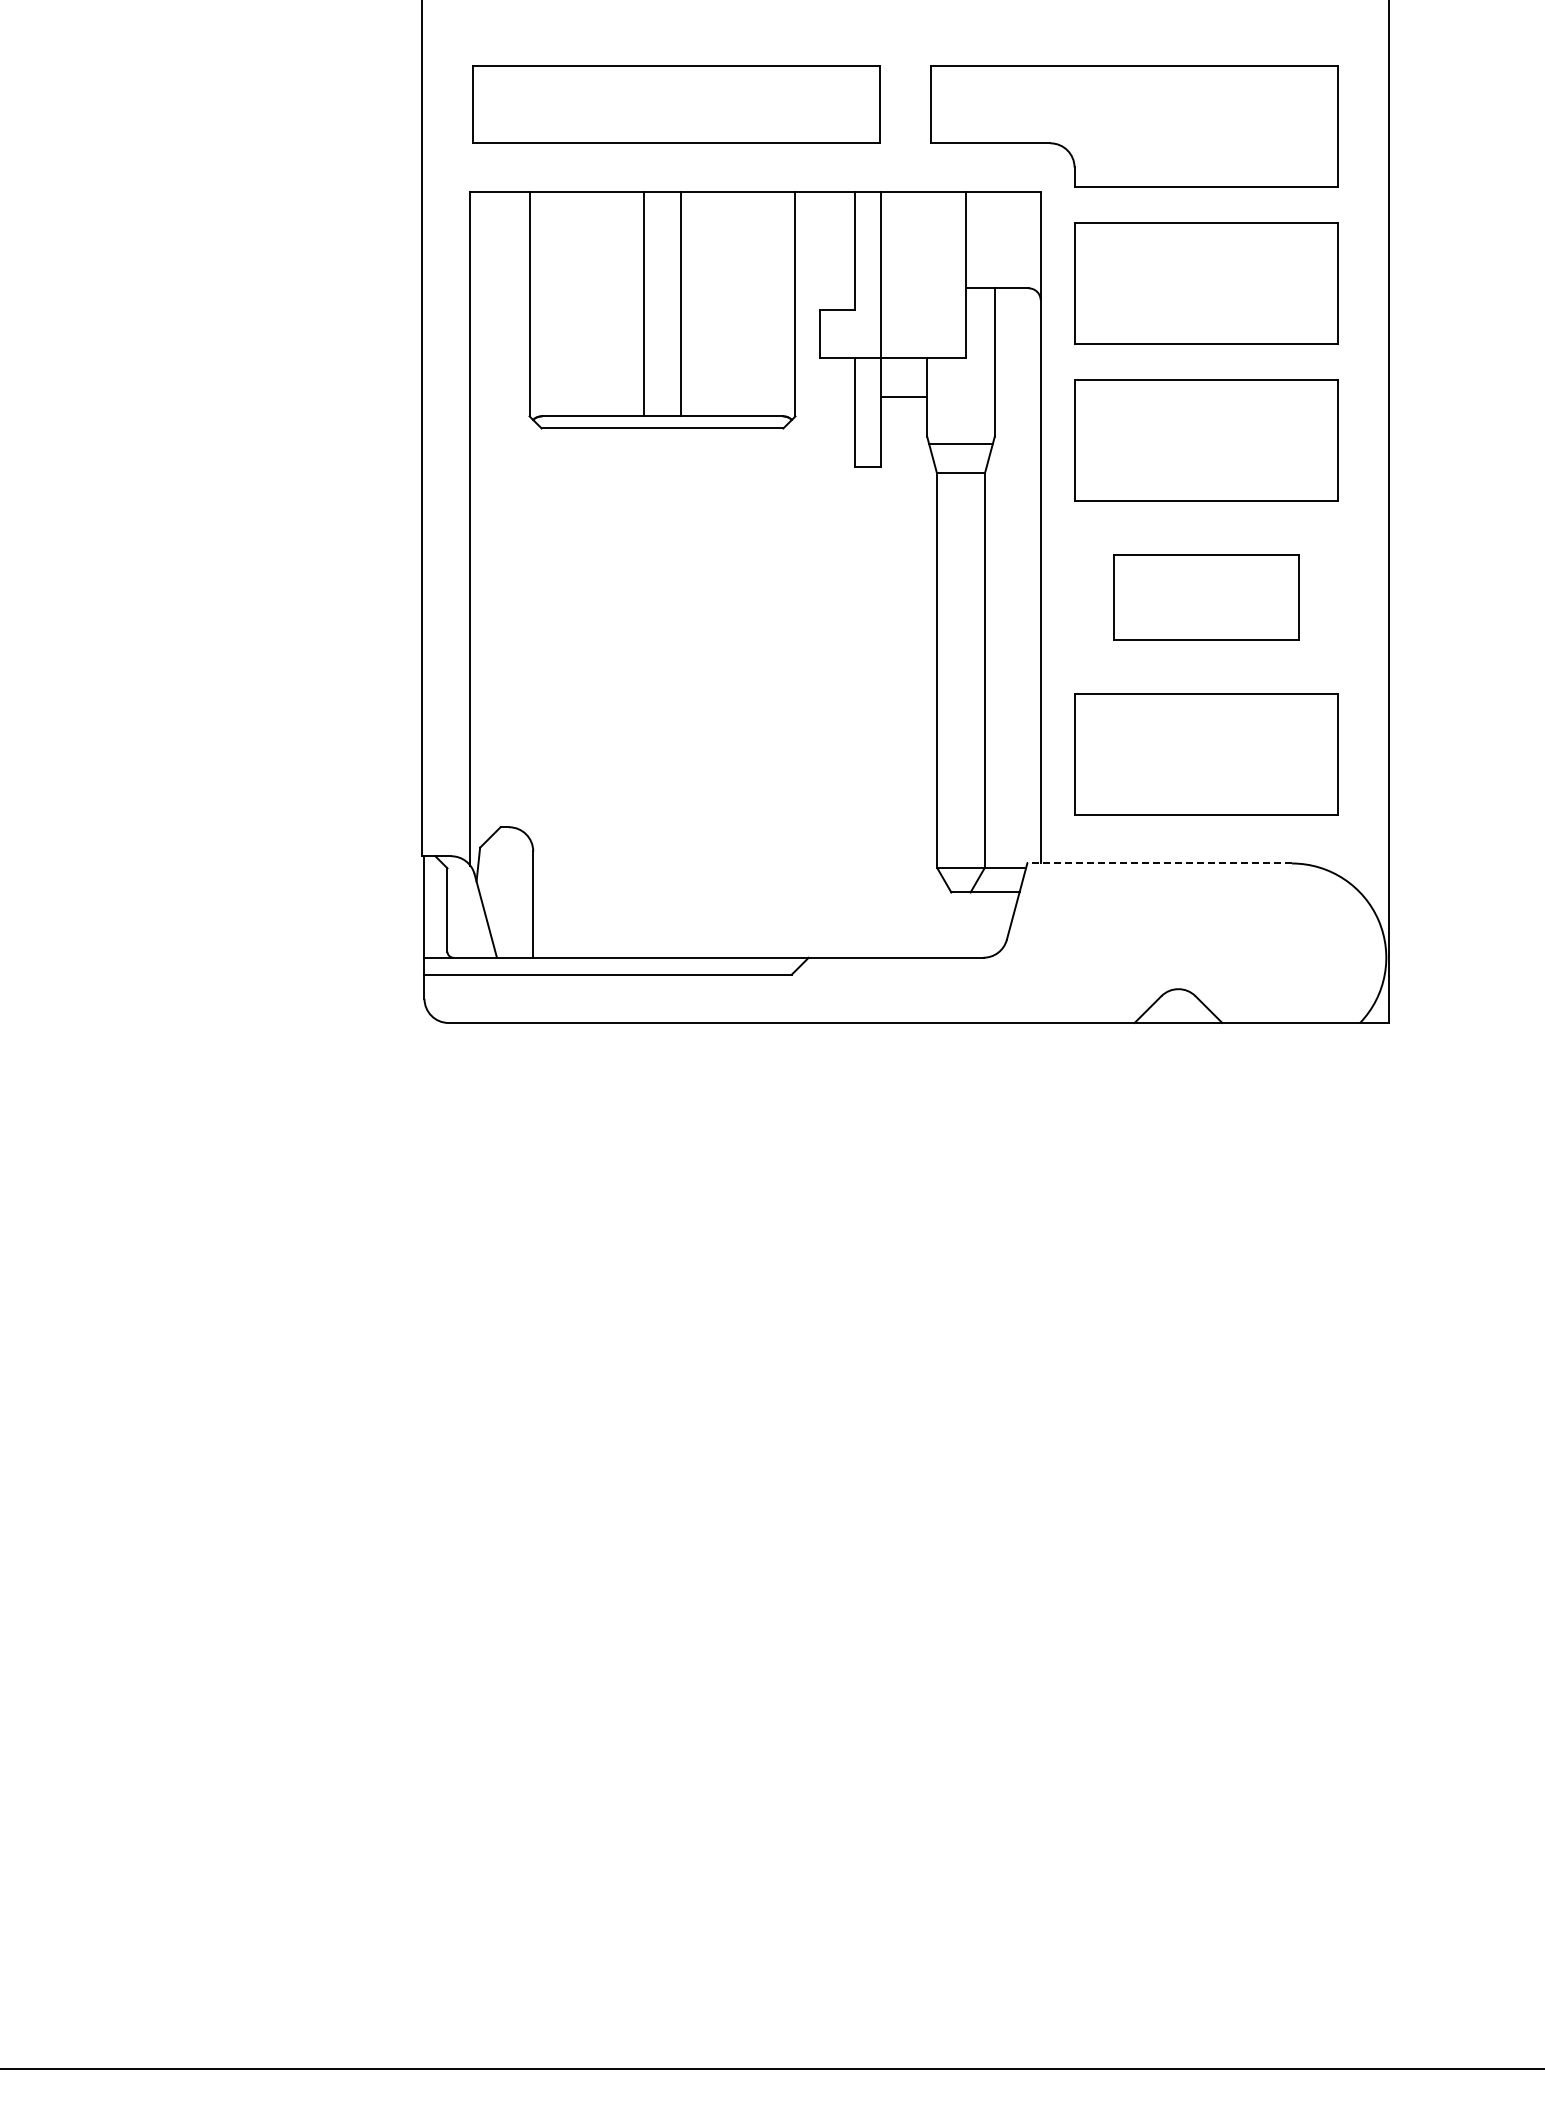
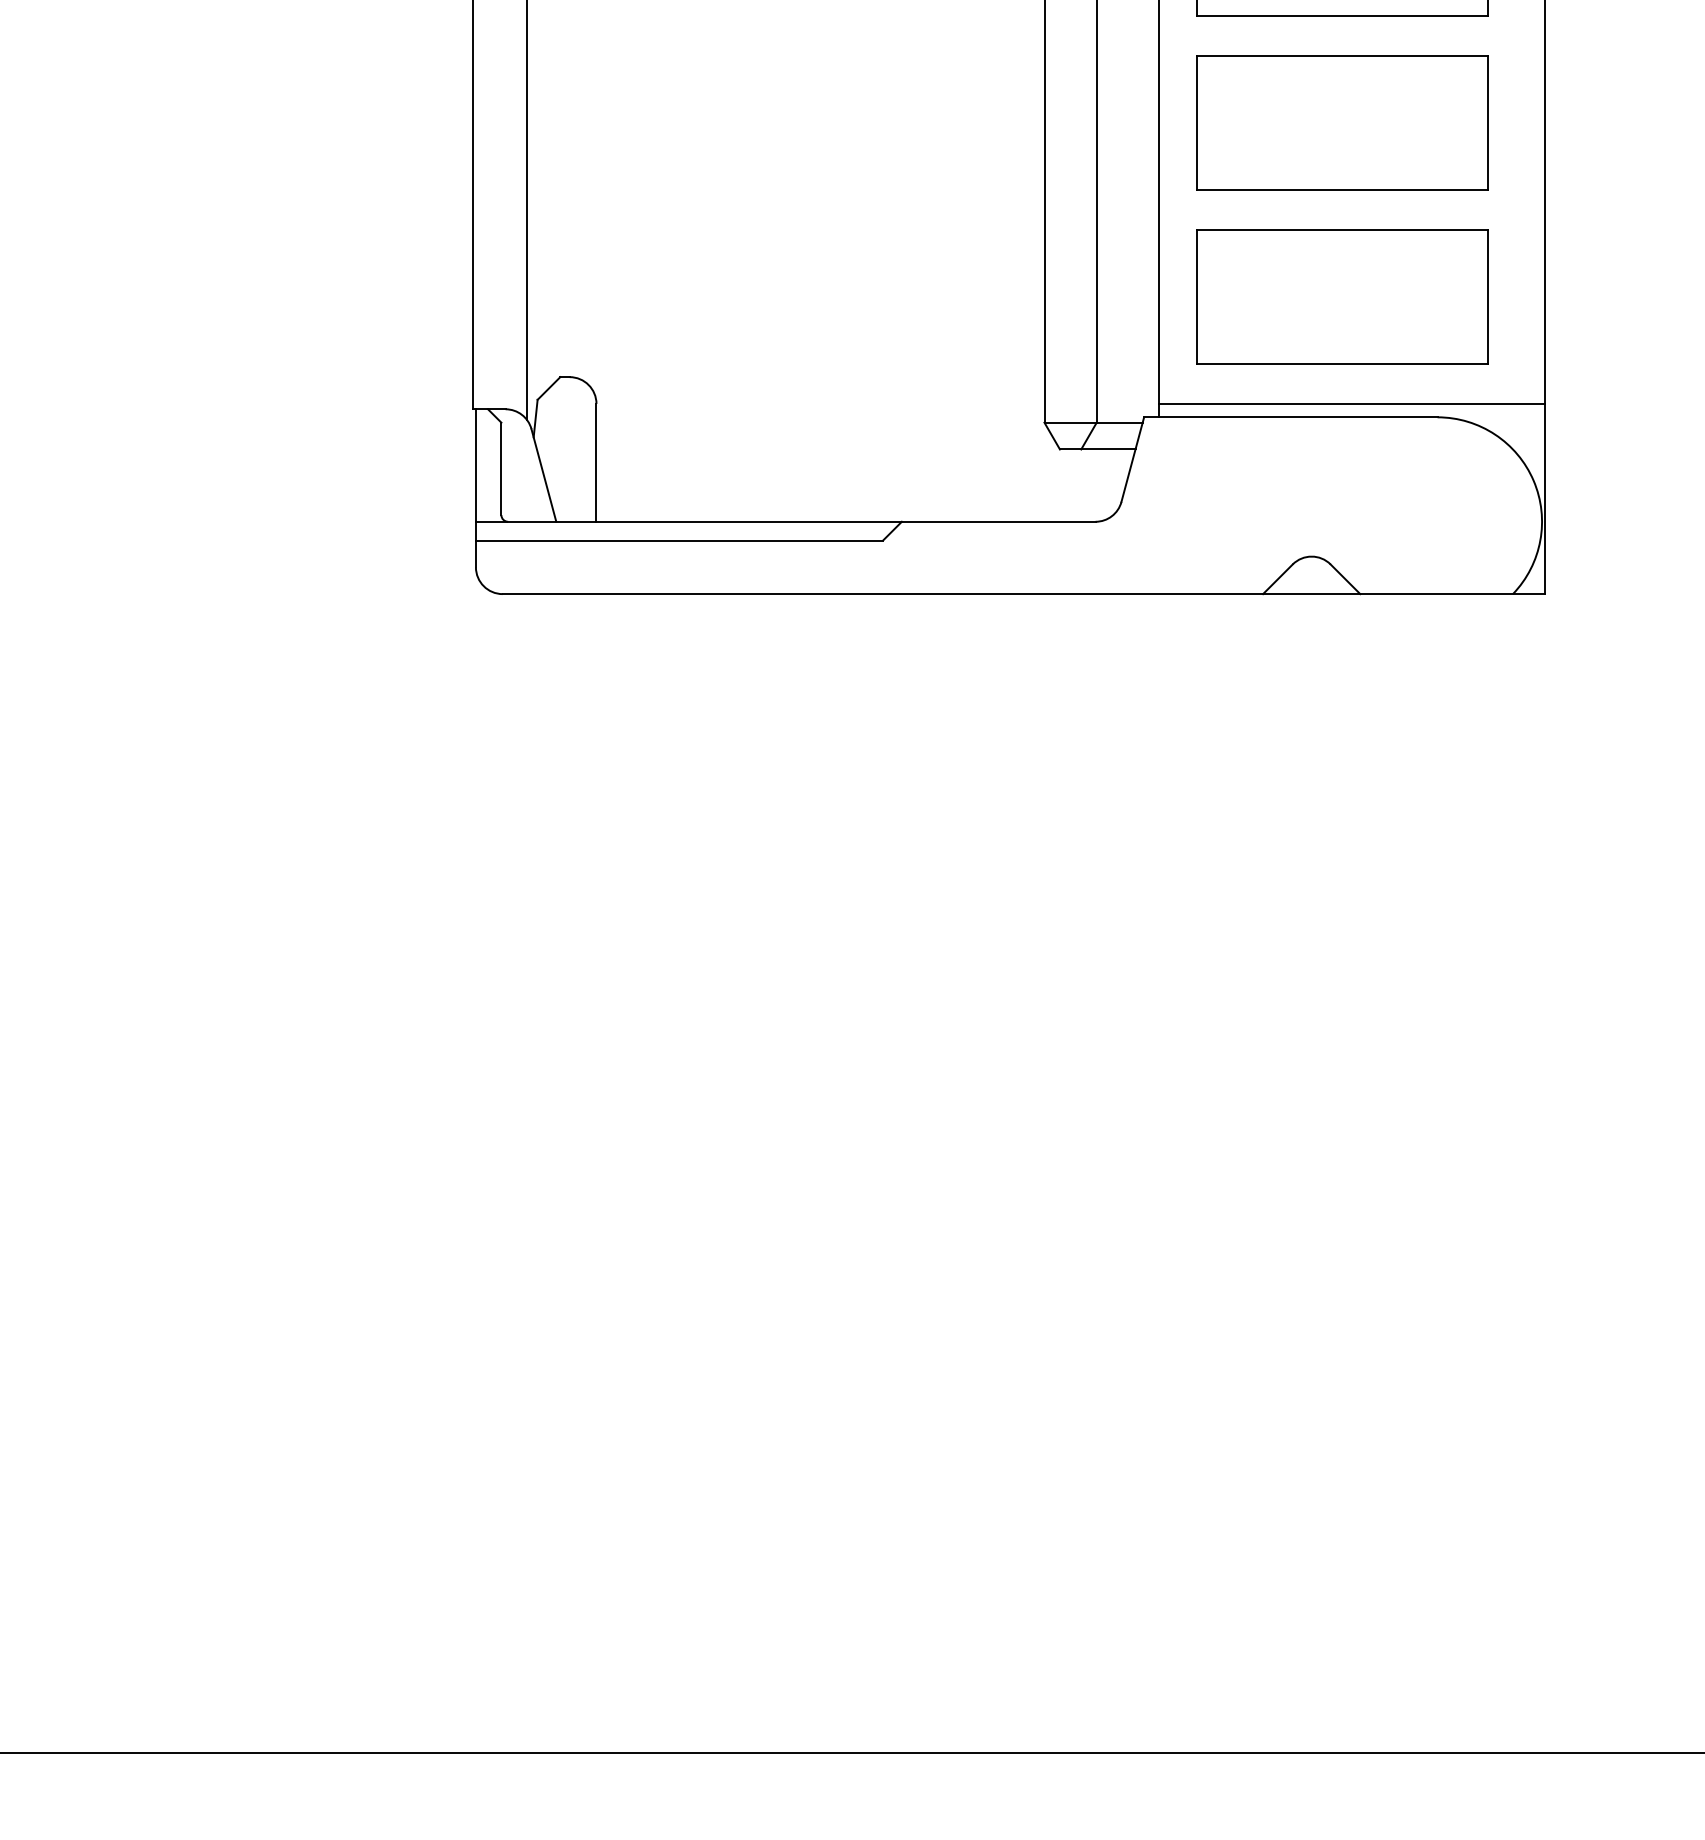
part: (1206, 597) -> (1342, 122), size x1.43
line: (1214, 851) -> (1351, 404), added
line: (1159, 863) -> (1290, 417), dashed -> solid

